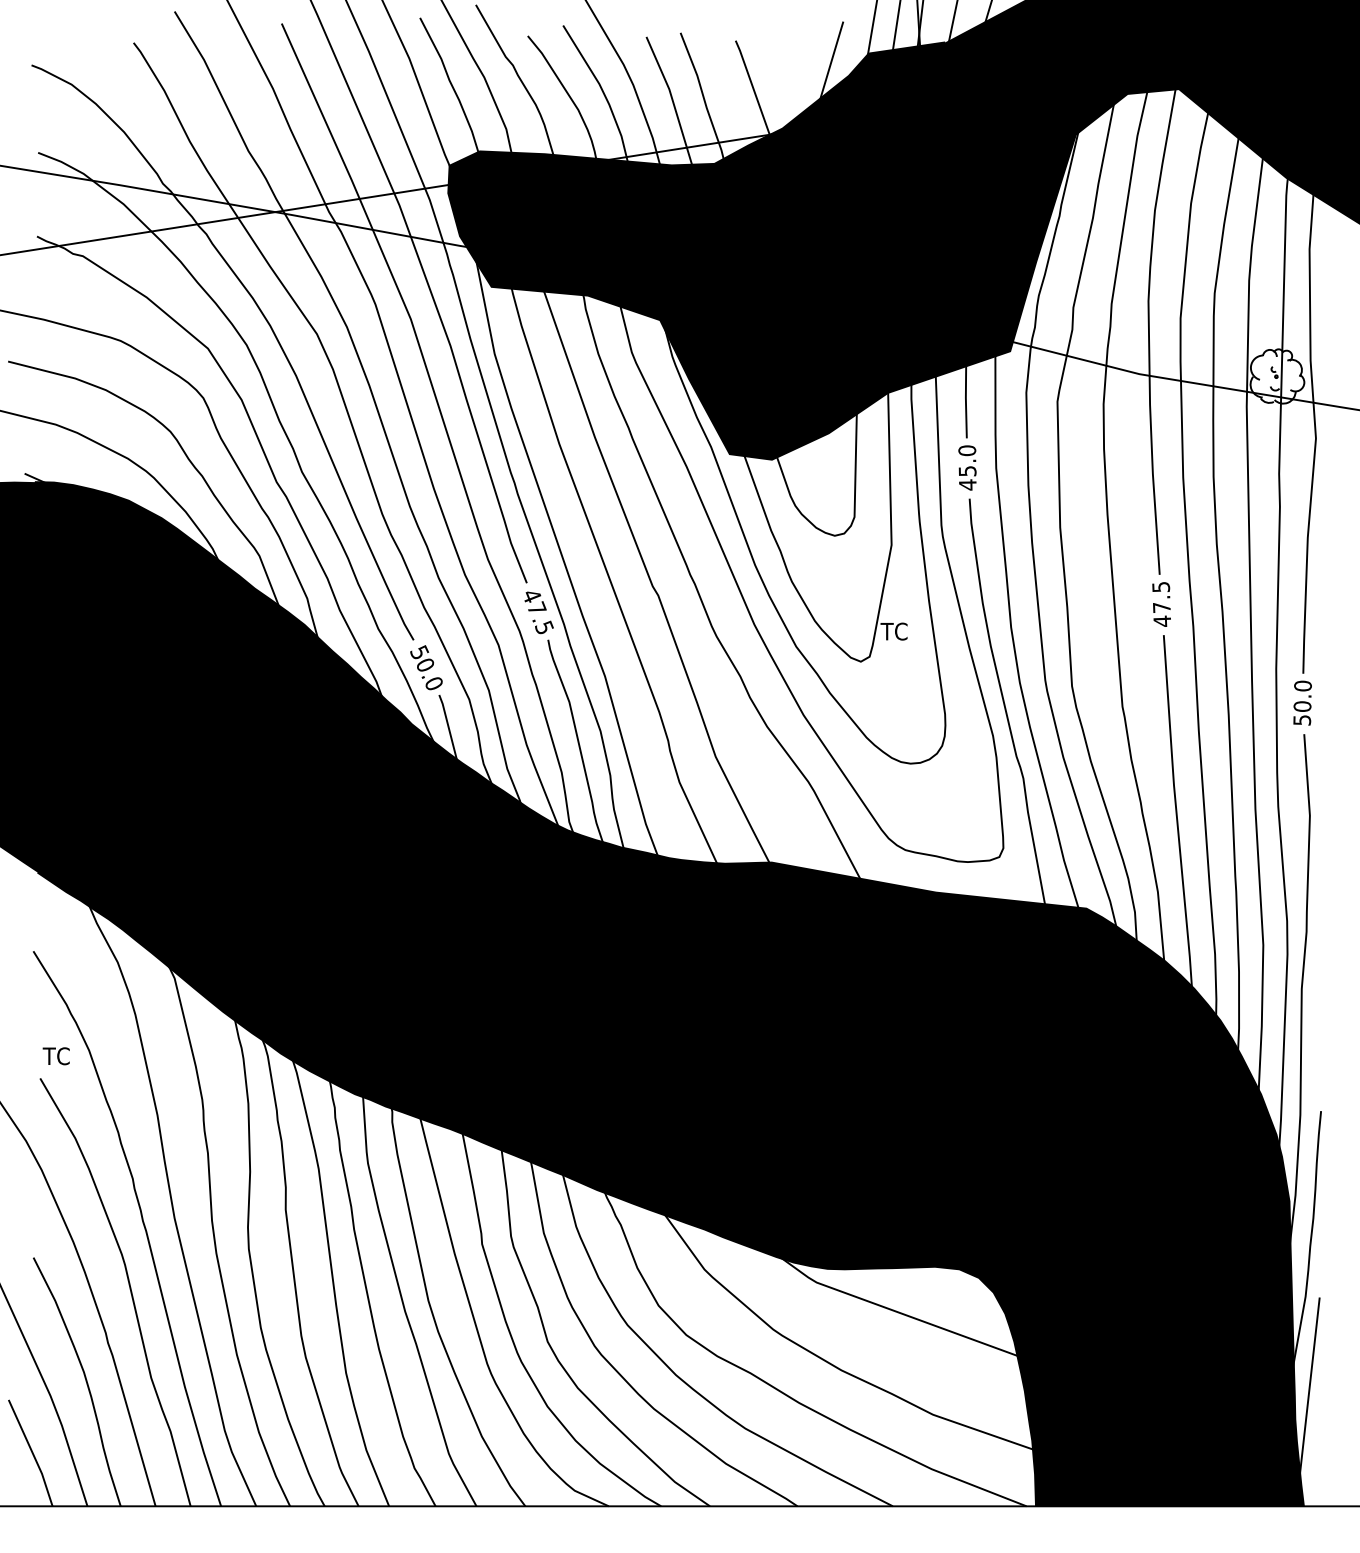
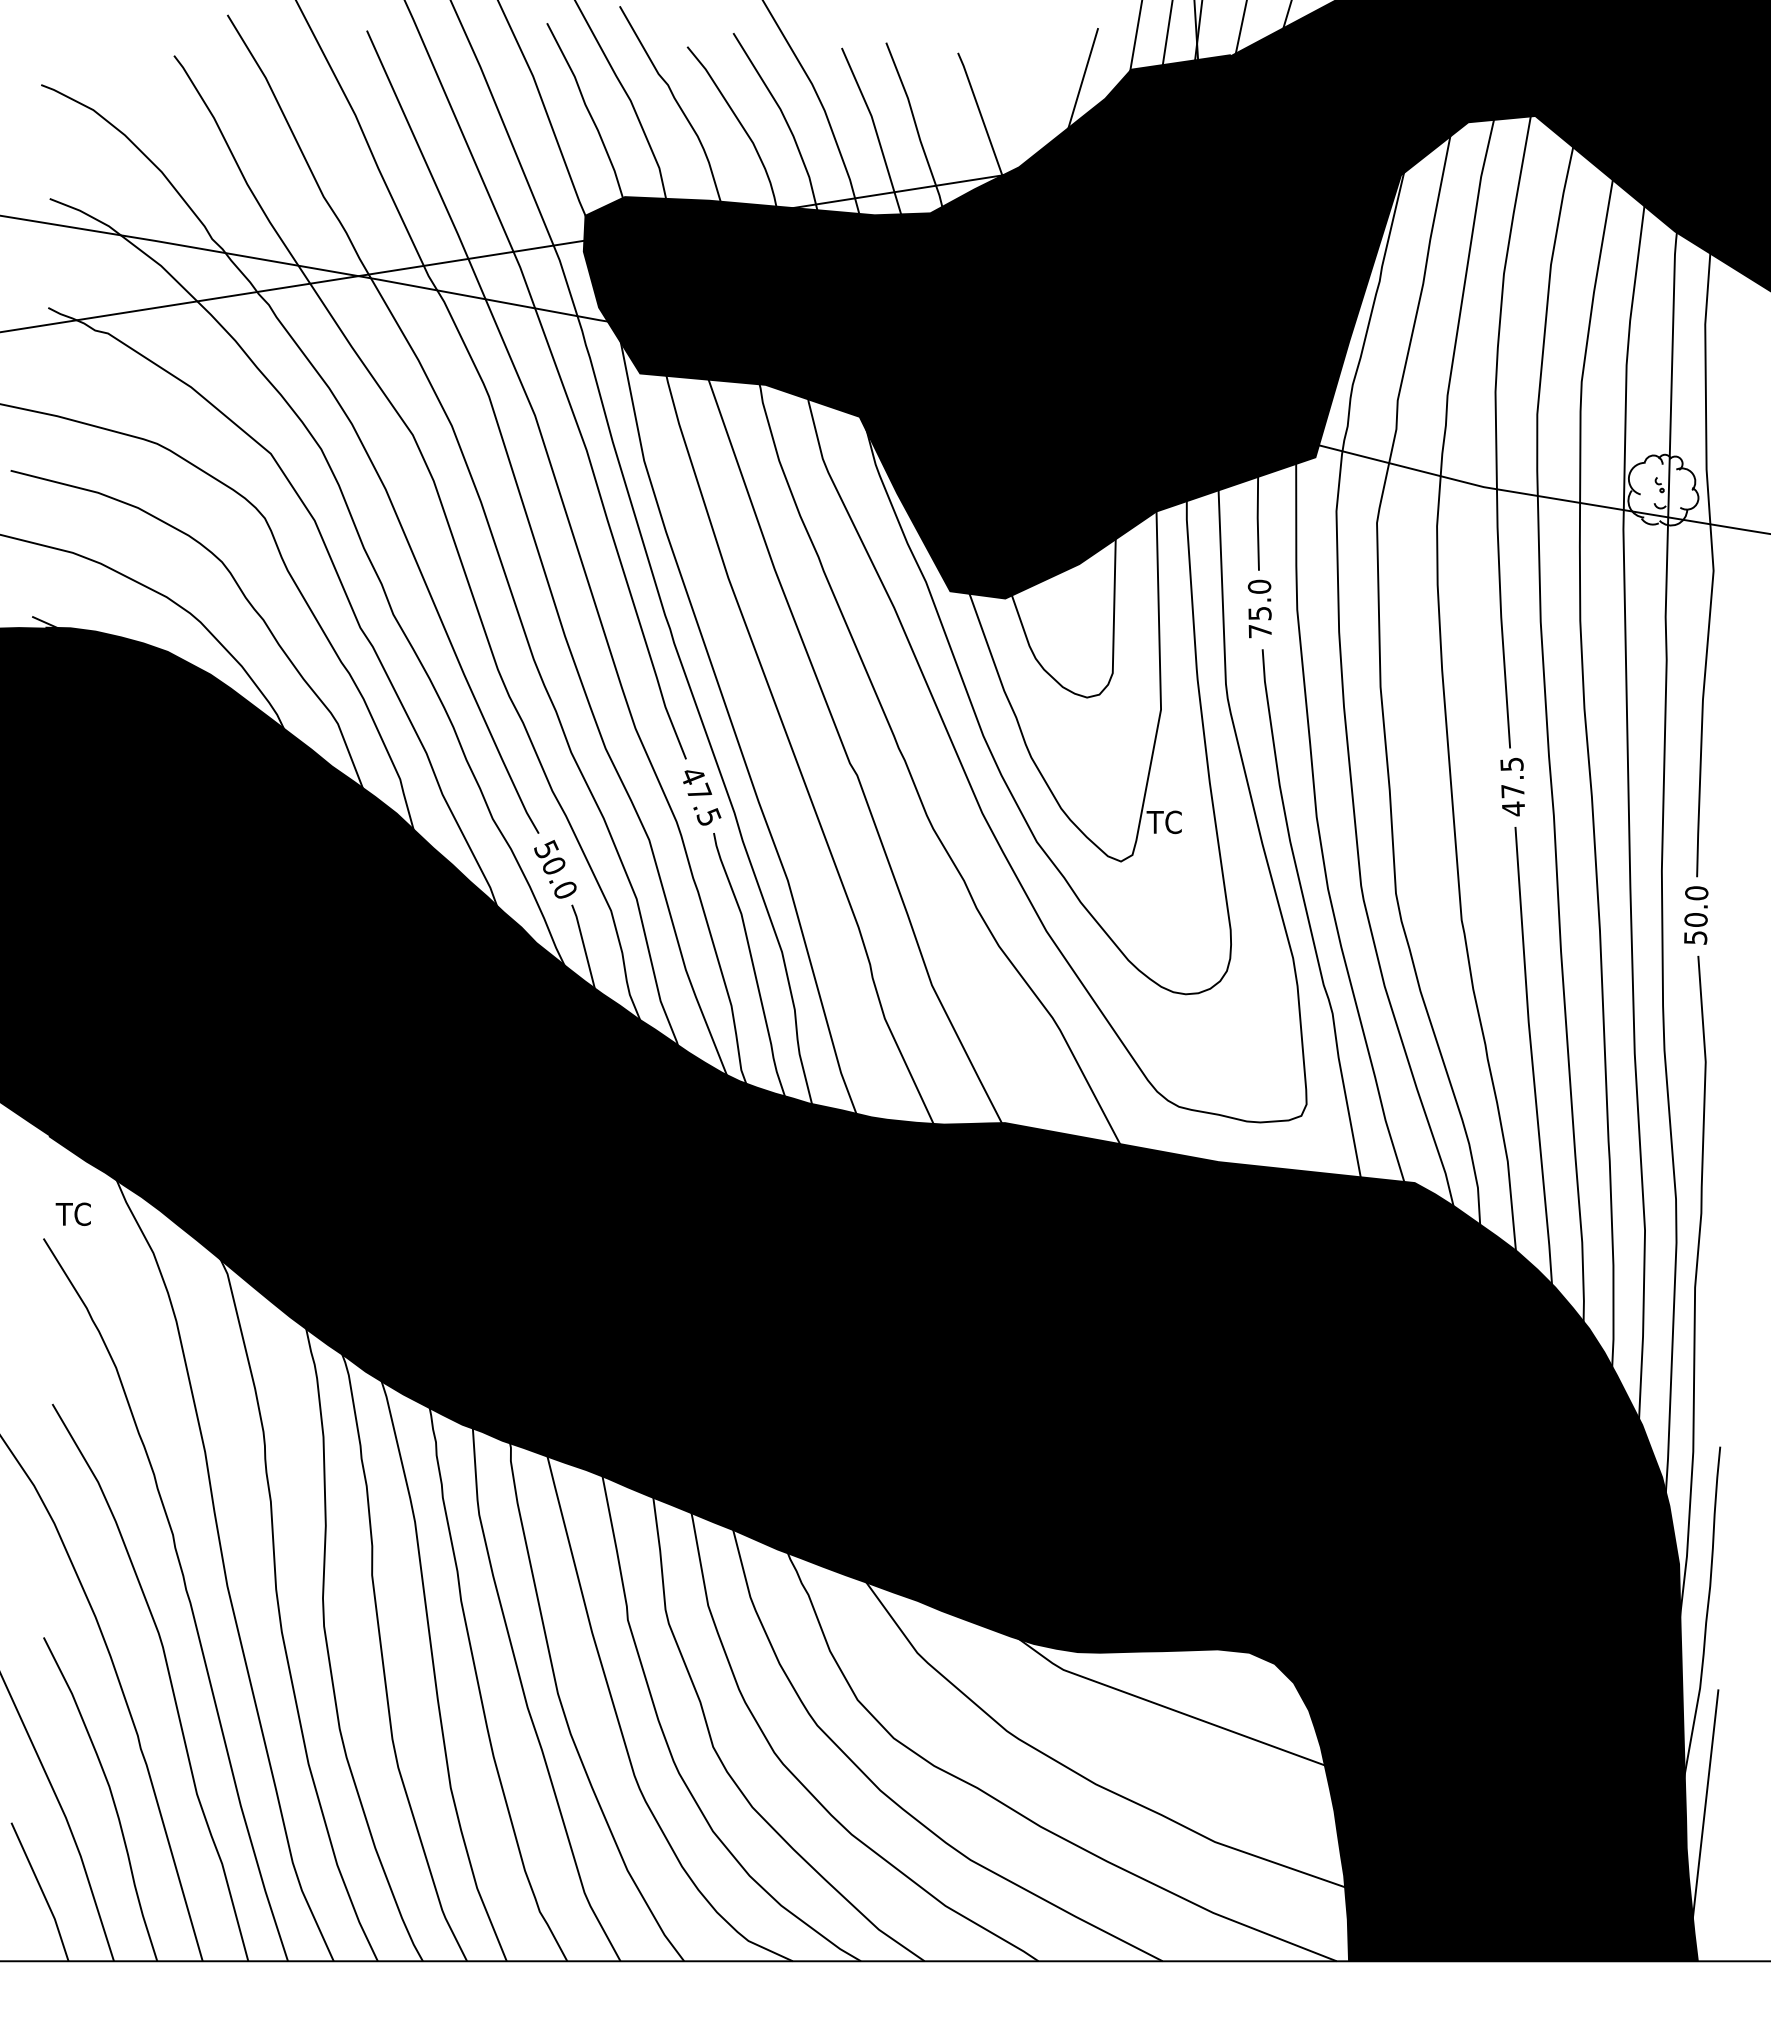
text: (967, 485) -> (1259, 631), 45.0 -> 75.0
text: (55, 1055) -> (72, 1213), moved

